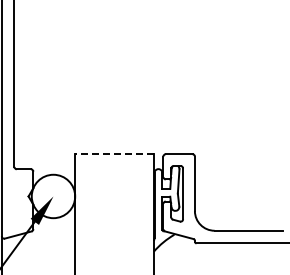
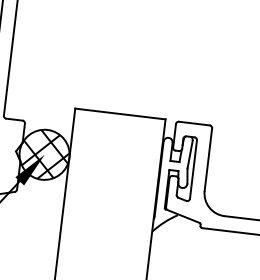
line: (114, 153) -> (120, 113), dashed -> solid
hatch: (54, 196) -> (45, 154), added

